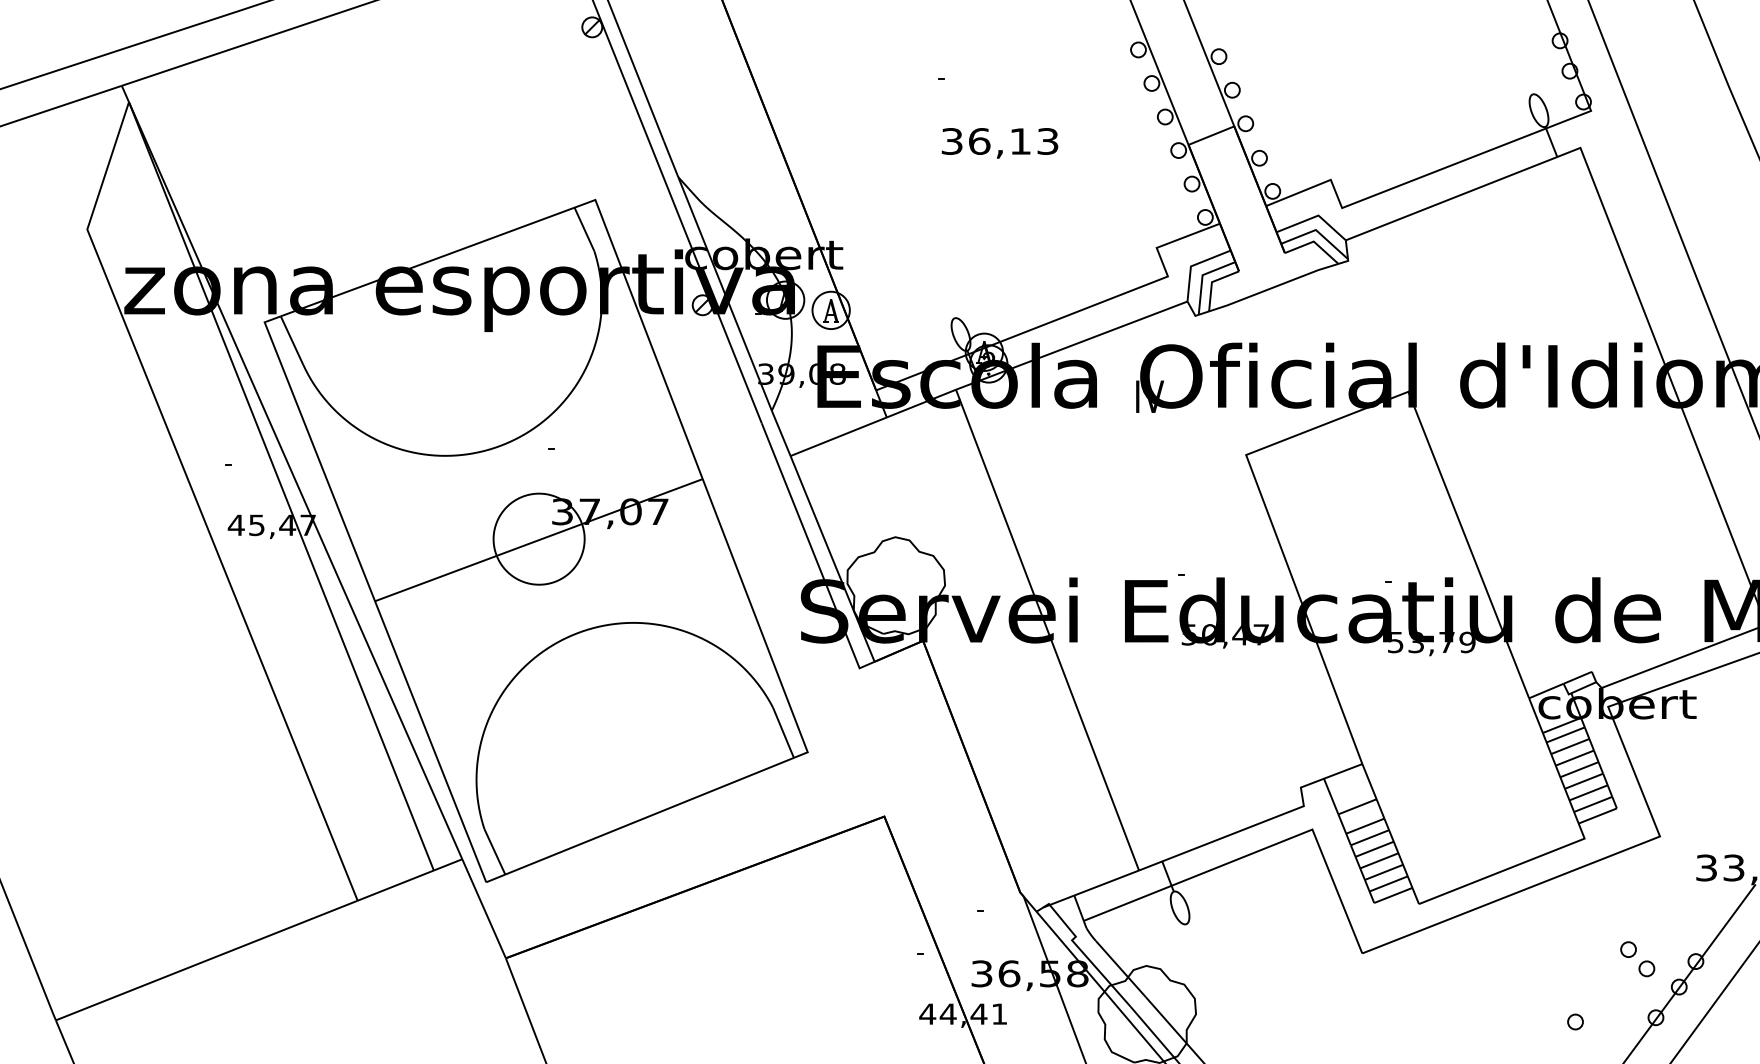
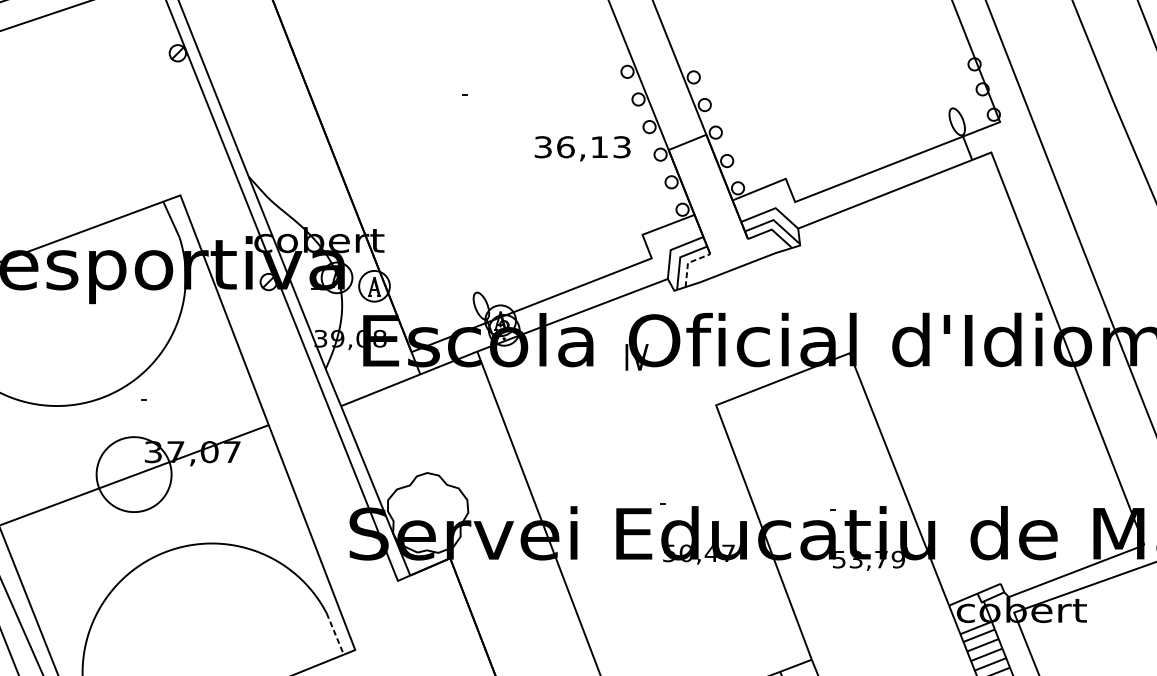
text: (999, 143) -> (582, 148), moved
line: (1211, 282) -> (687, 263), solid -> dashed
line: (783, 733) -> (335, 634), solid -> dashed

